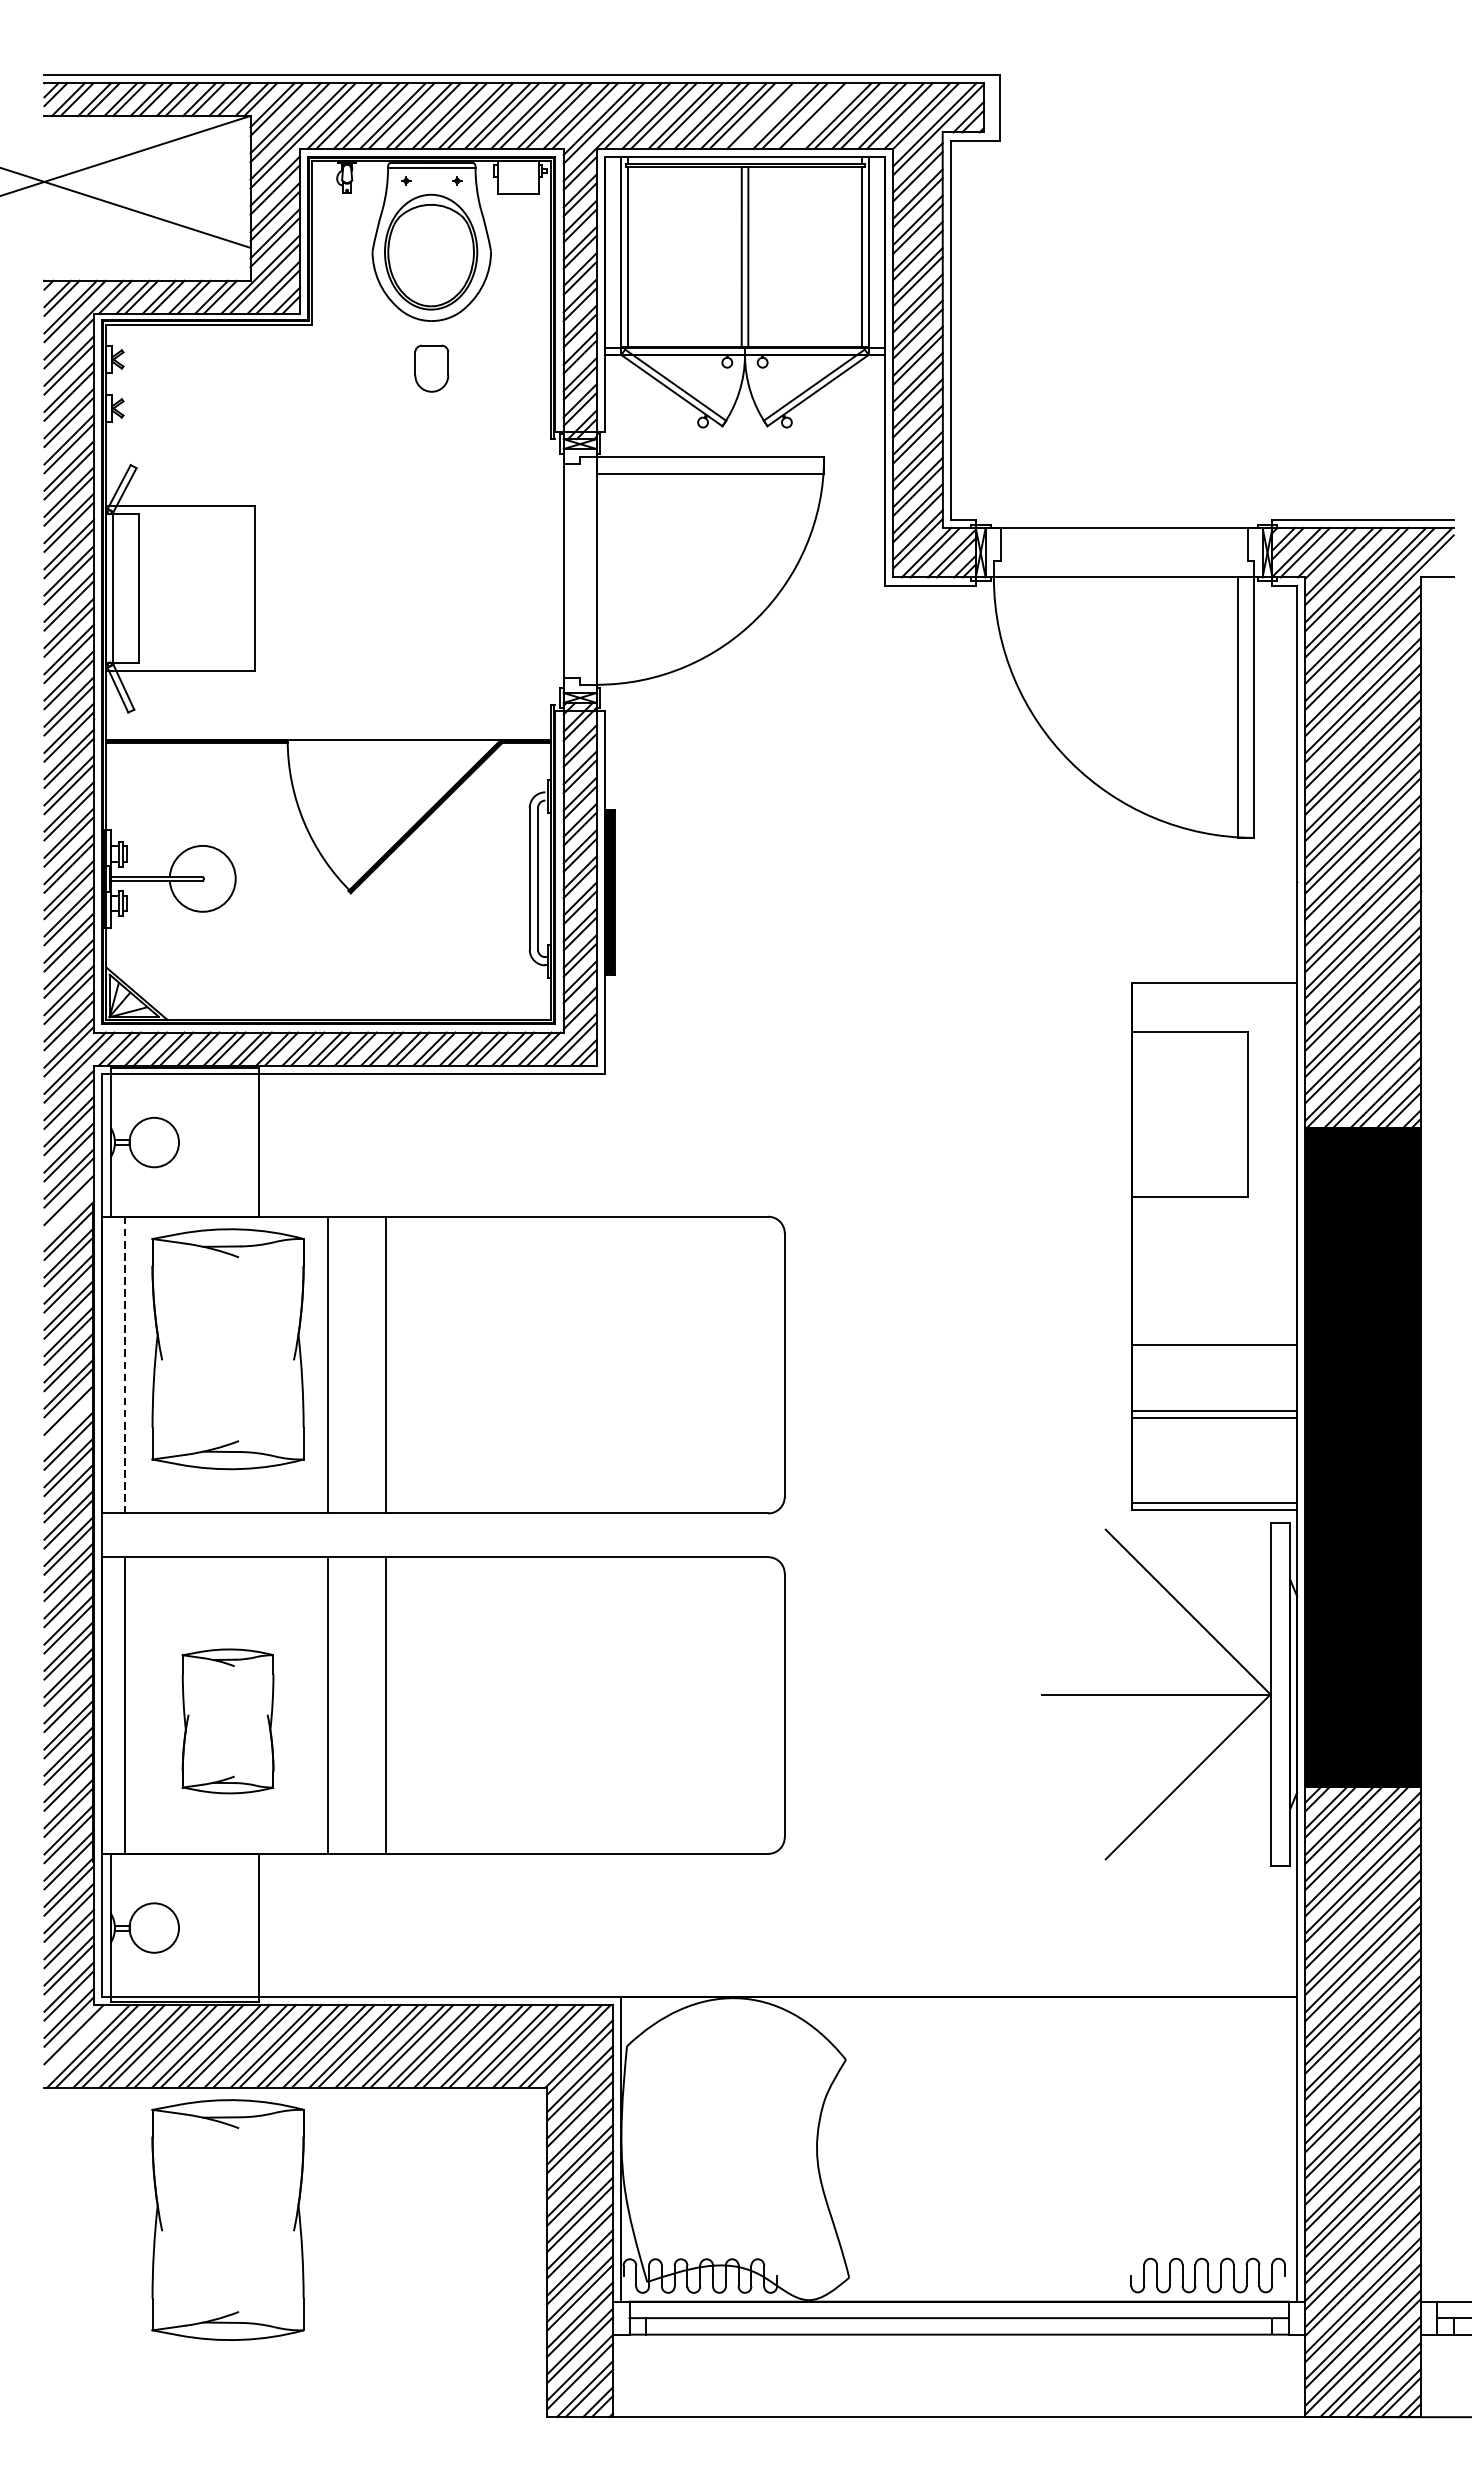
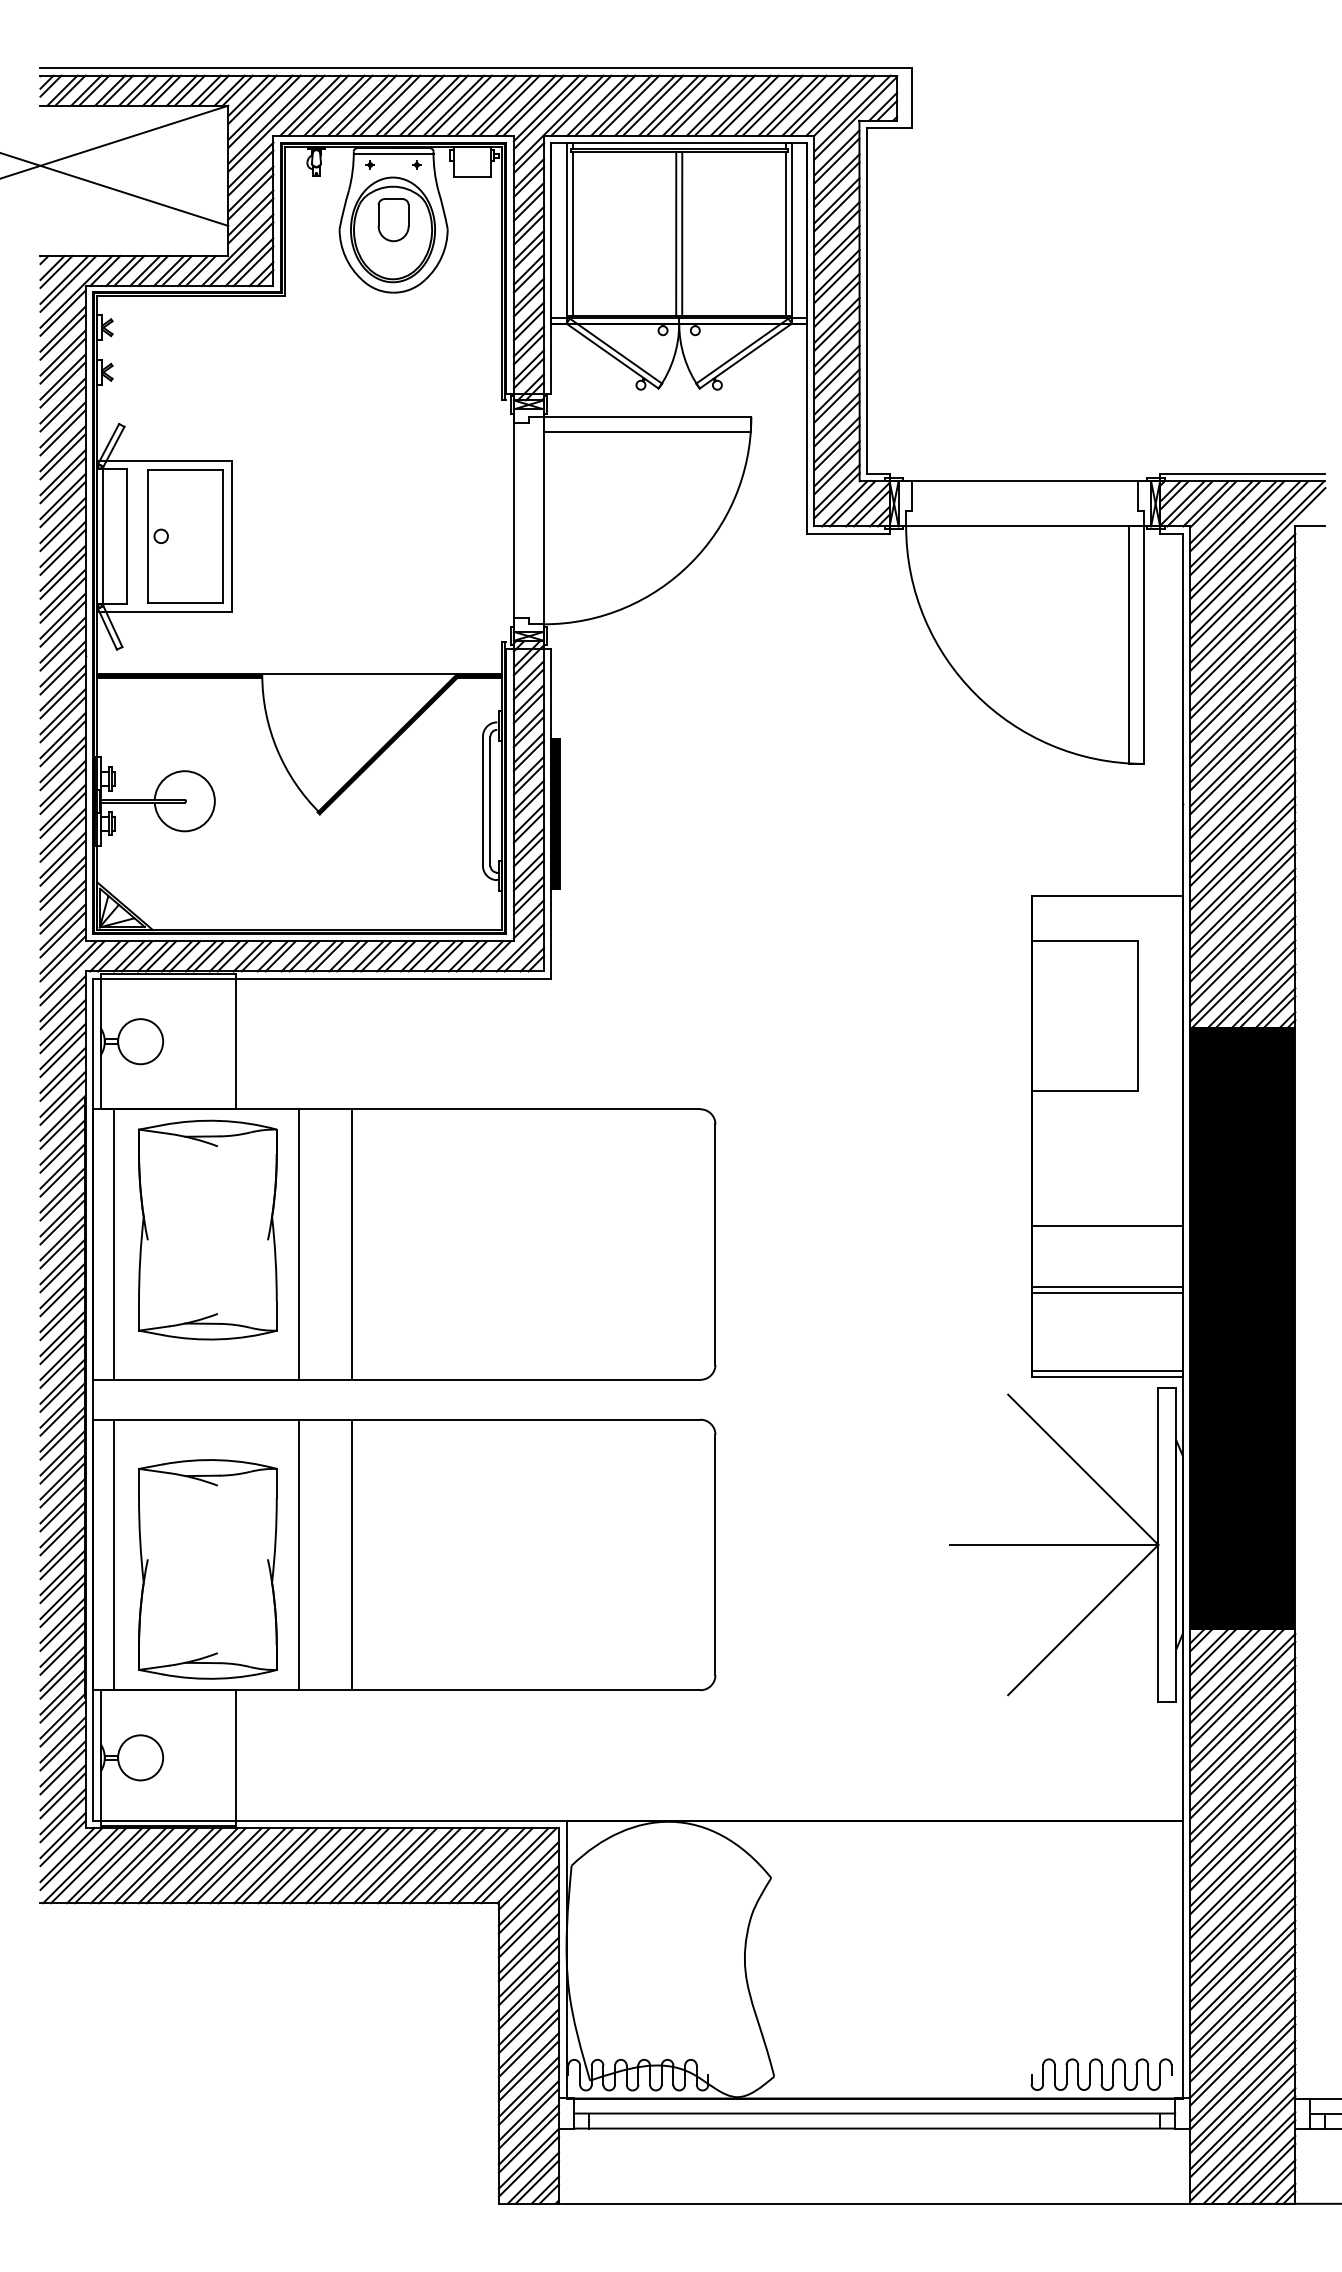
line: (768, 115) -> (700, 105), added
line: (821, 115) -> (748, 105), added
part: (431, 369) -> (393, 220), moved
part: (203, 588) -> (185, 536), added
line: (68, 1208) -> (62, 1101), added
line: (125, 1366) -> (114, 1245), dashed -> solid
line: (68, 1418) -> (62, 1293), added
part: (227, 1721) -> (207, 1569), size x1.67
line: (78, 2039) -> (71, 1859), added
part: (227, 2219) -> (207, 2023), removed

